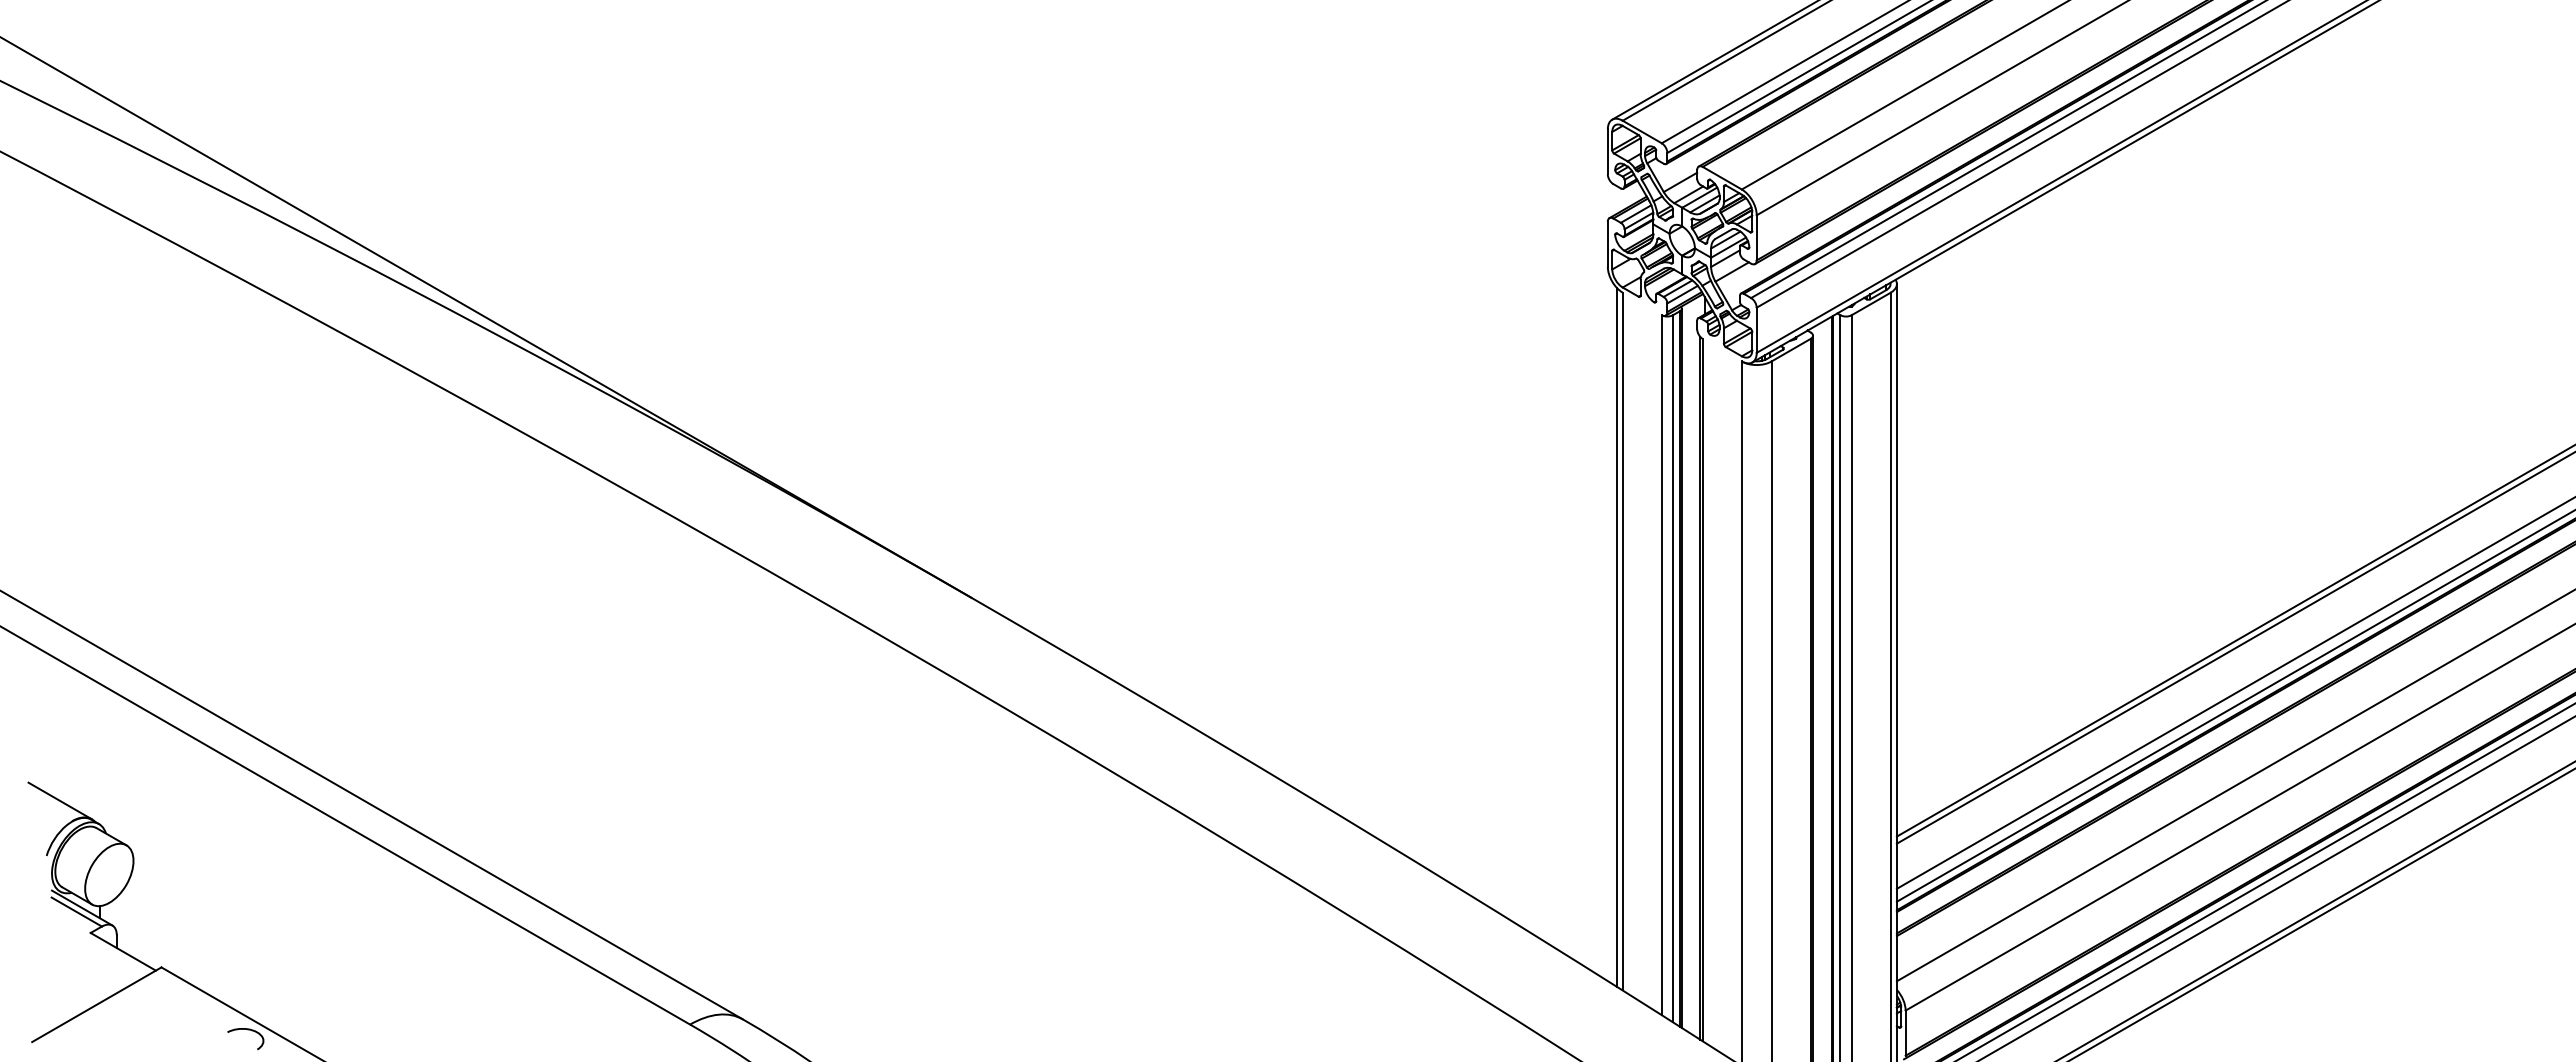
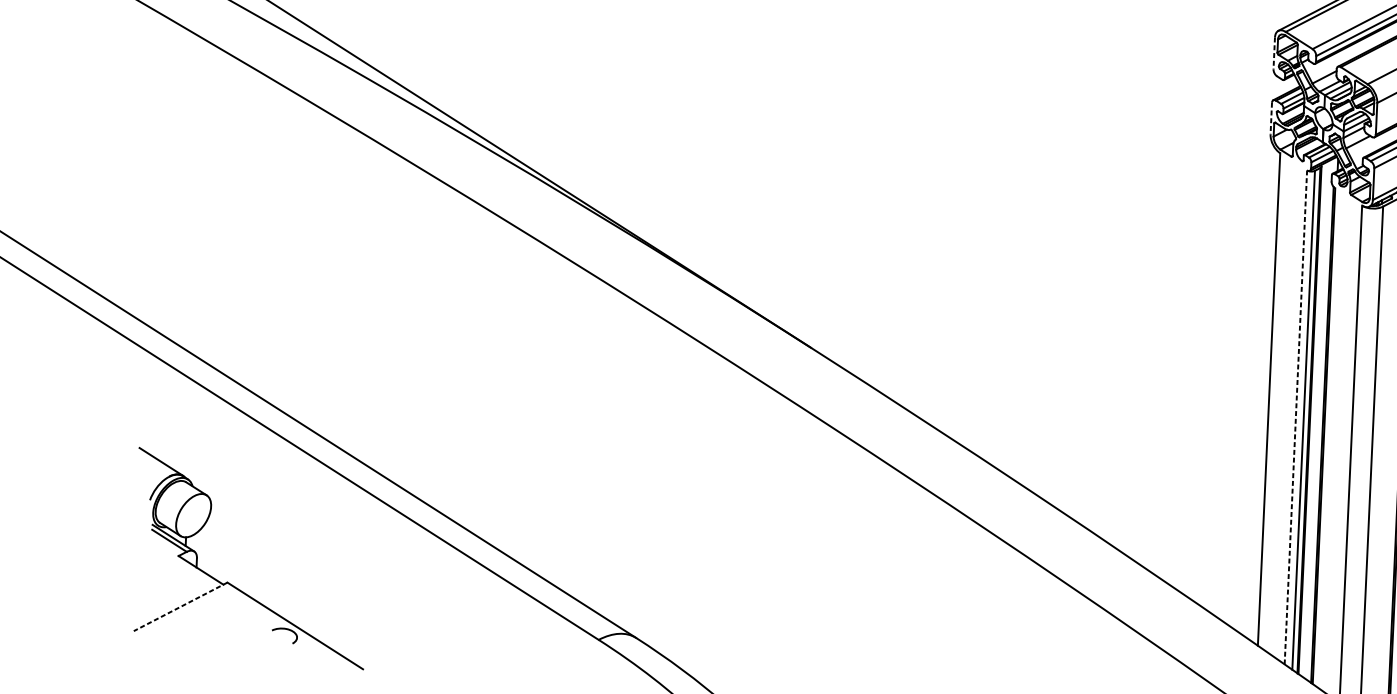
line: (1607, 151) -> (1274, 53), solid -> dashed
line: (1607, 244) -> (1271, 118), solid -> dashed
line: (1616, 636) -> (1264, 395), removed
line: (1661, 665) -> (1295, 417), solid -> dashed
line: (96, 1004) -> (180, 606), solid -> dashed

